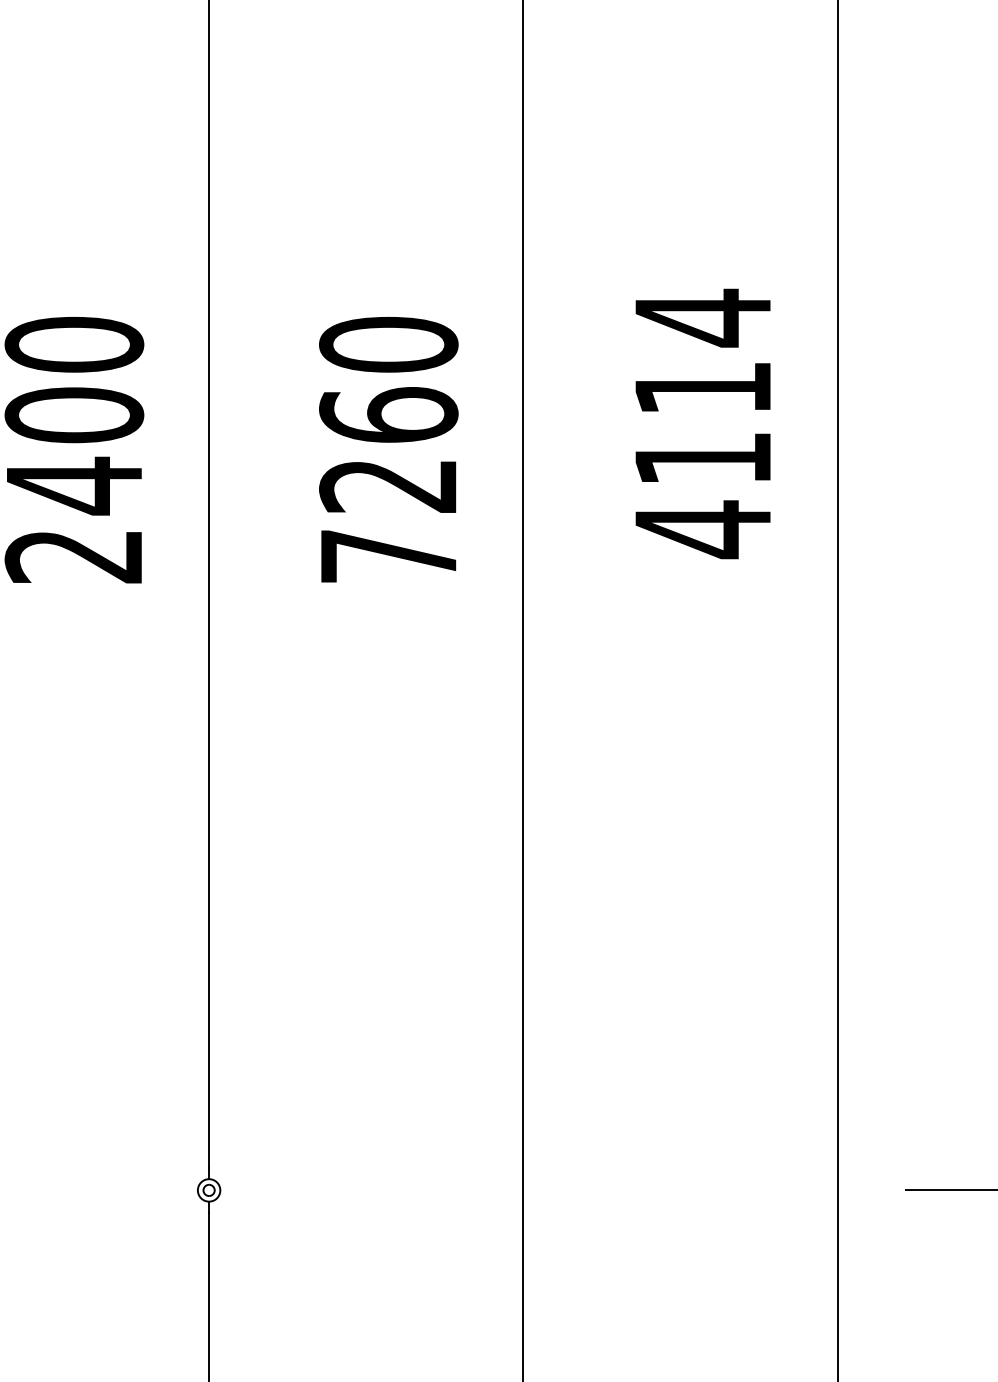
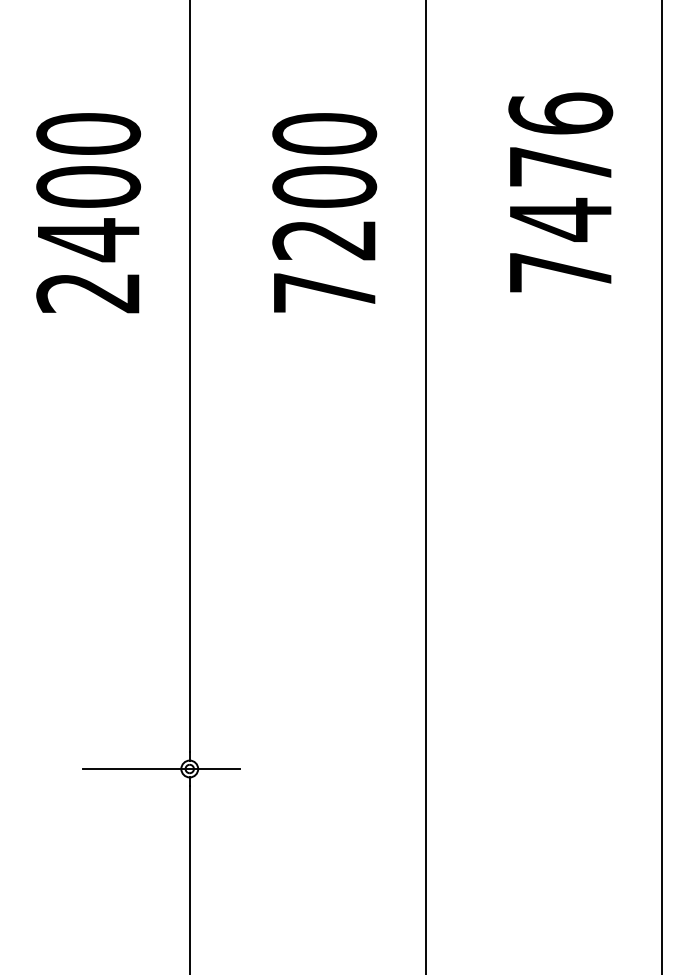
text: (388, 415) -> (324, 187), 7260 -> 7200
text: (703, 423) -> (561, 193), 4114 -> 7476
line: (171, 1190) -> (161, 769), added

